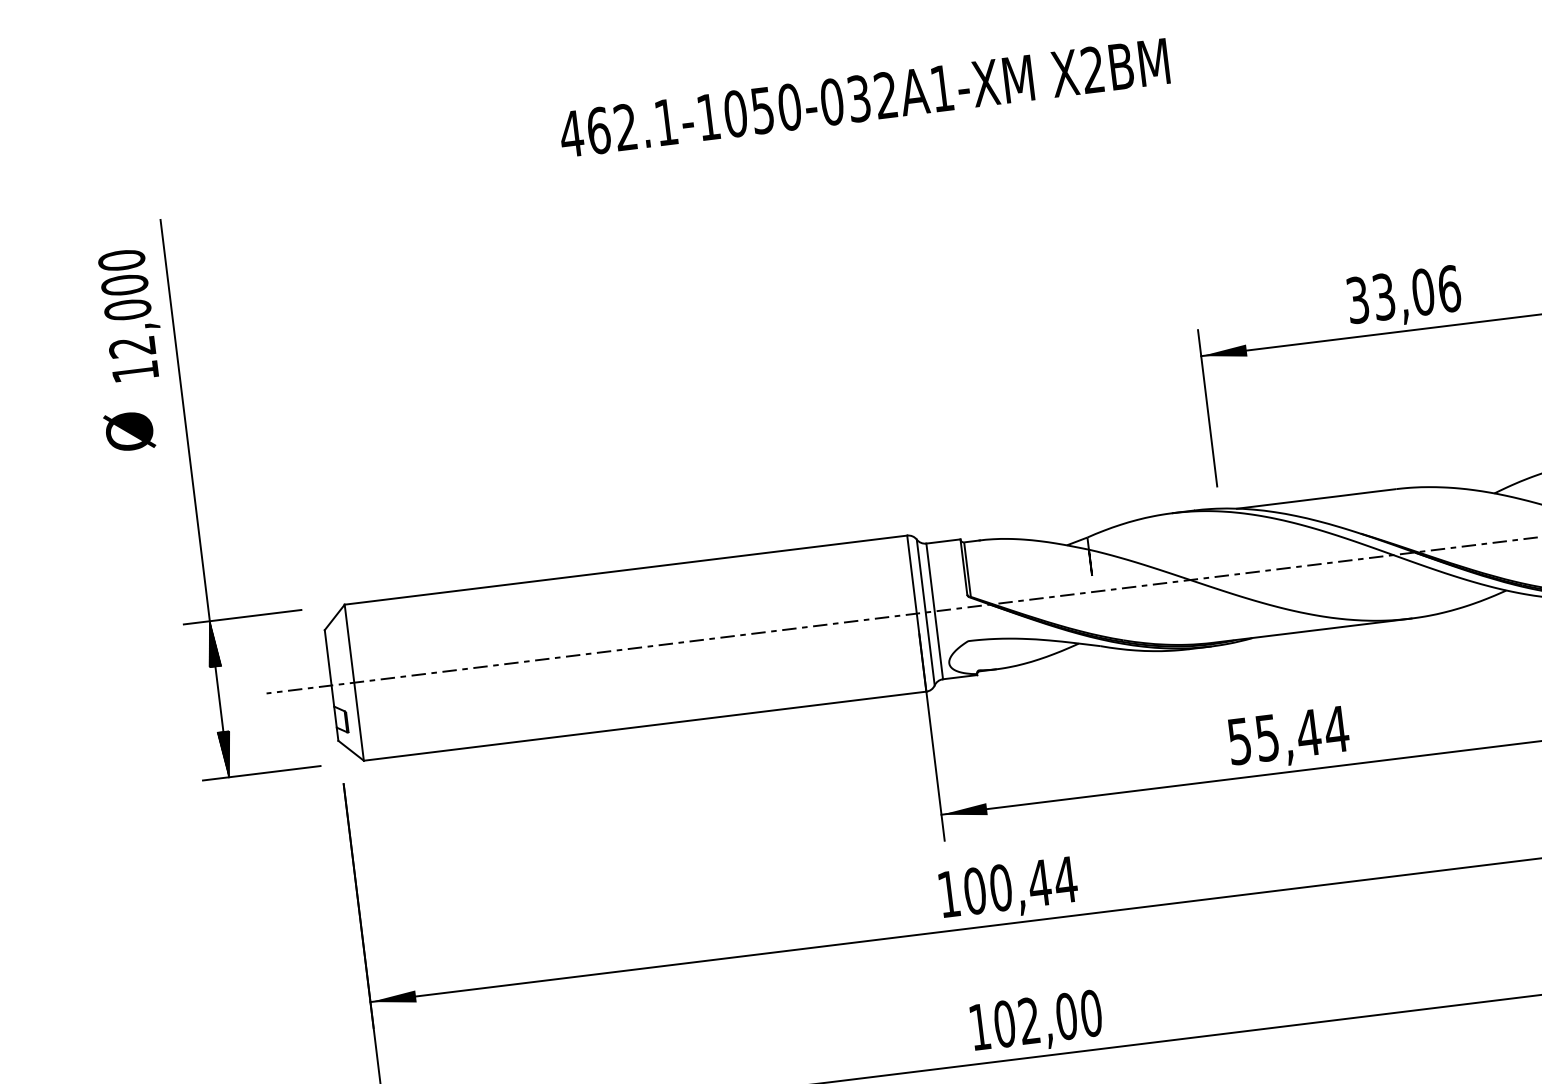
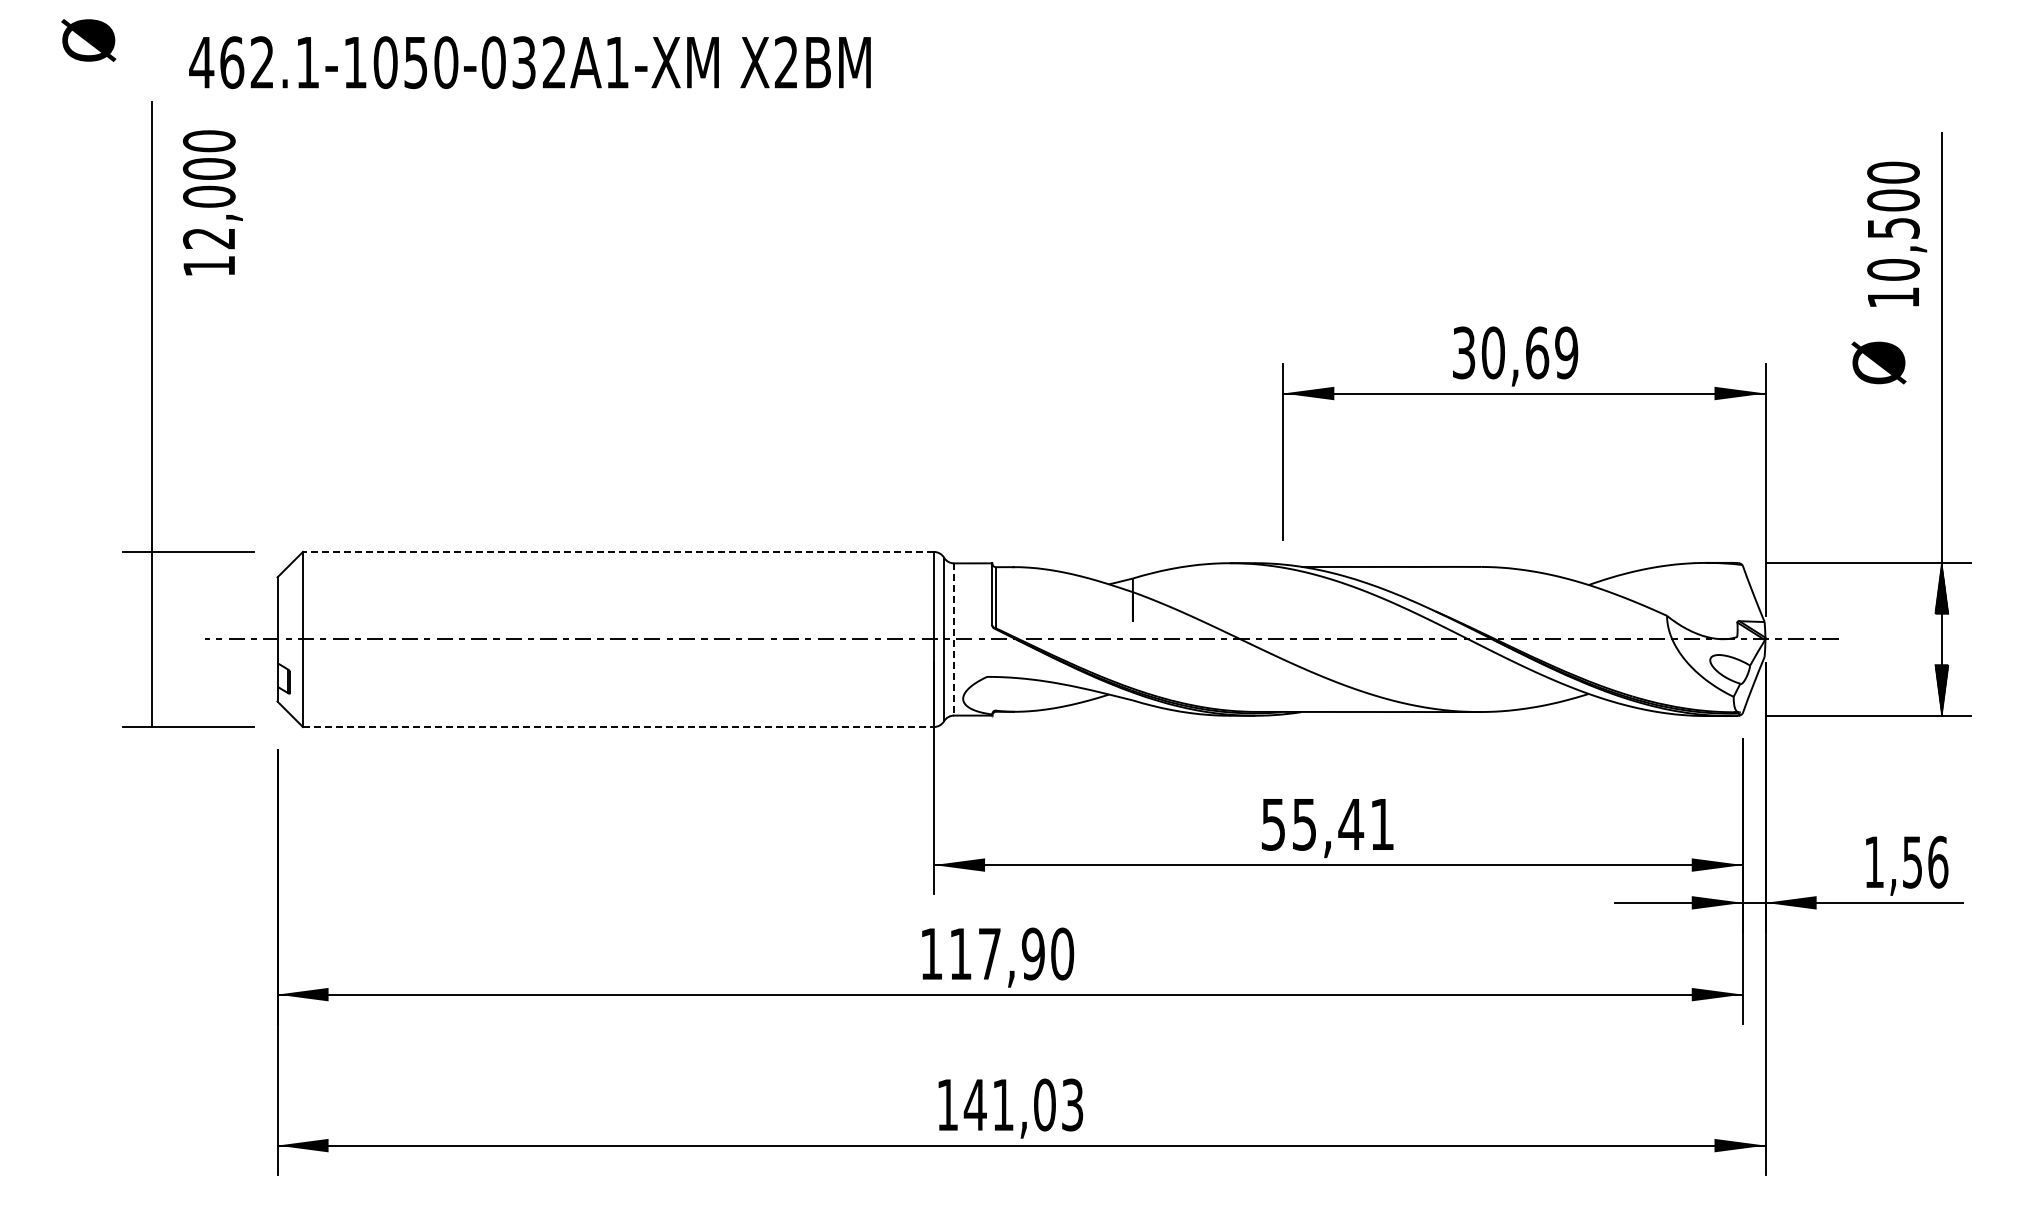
text: (863, 98) -> (529, 62), moved
text: (1416, 292) -> (1529, 352), 33,06 -> 30,69
text: (131, 314) -> (212, 202), moved
text: (129, 431) -> (88, 40), moved
line: (625, 569) -> (618, 551), solid -> dashed
line: (935, 611) -> (954, 639), solid -> dashed
hatch: (212, 644) -> (151, 577), removed
line: (645, 726) -> (618, 727), solid -> dashed
text: (1336, 729) -> (1382, 824), 55,44 -> 55,41
hatch: (225, 753) -> (151, 700), removed
text: (1020, 885) -> (1011, 953), 100,44 -> 117,90
text: (1047, 1018) -> (1023, 1104), 102,00 -> 141,03

